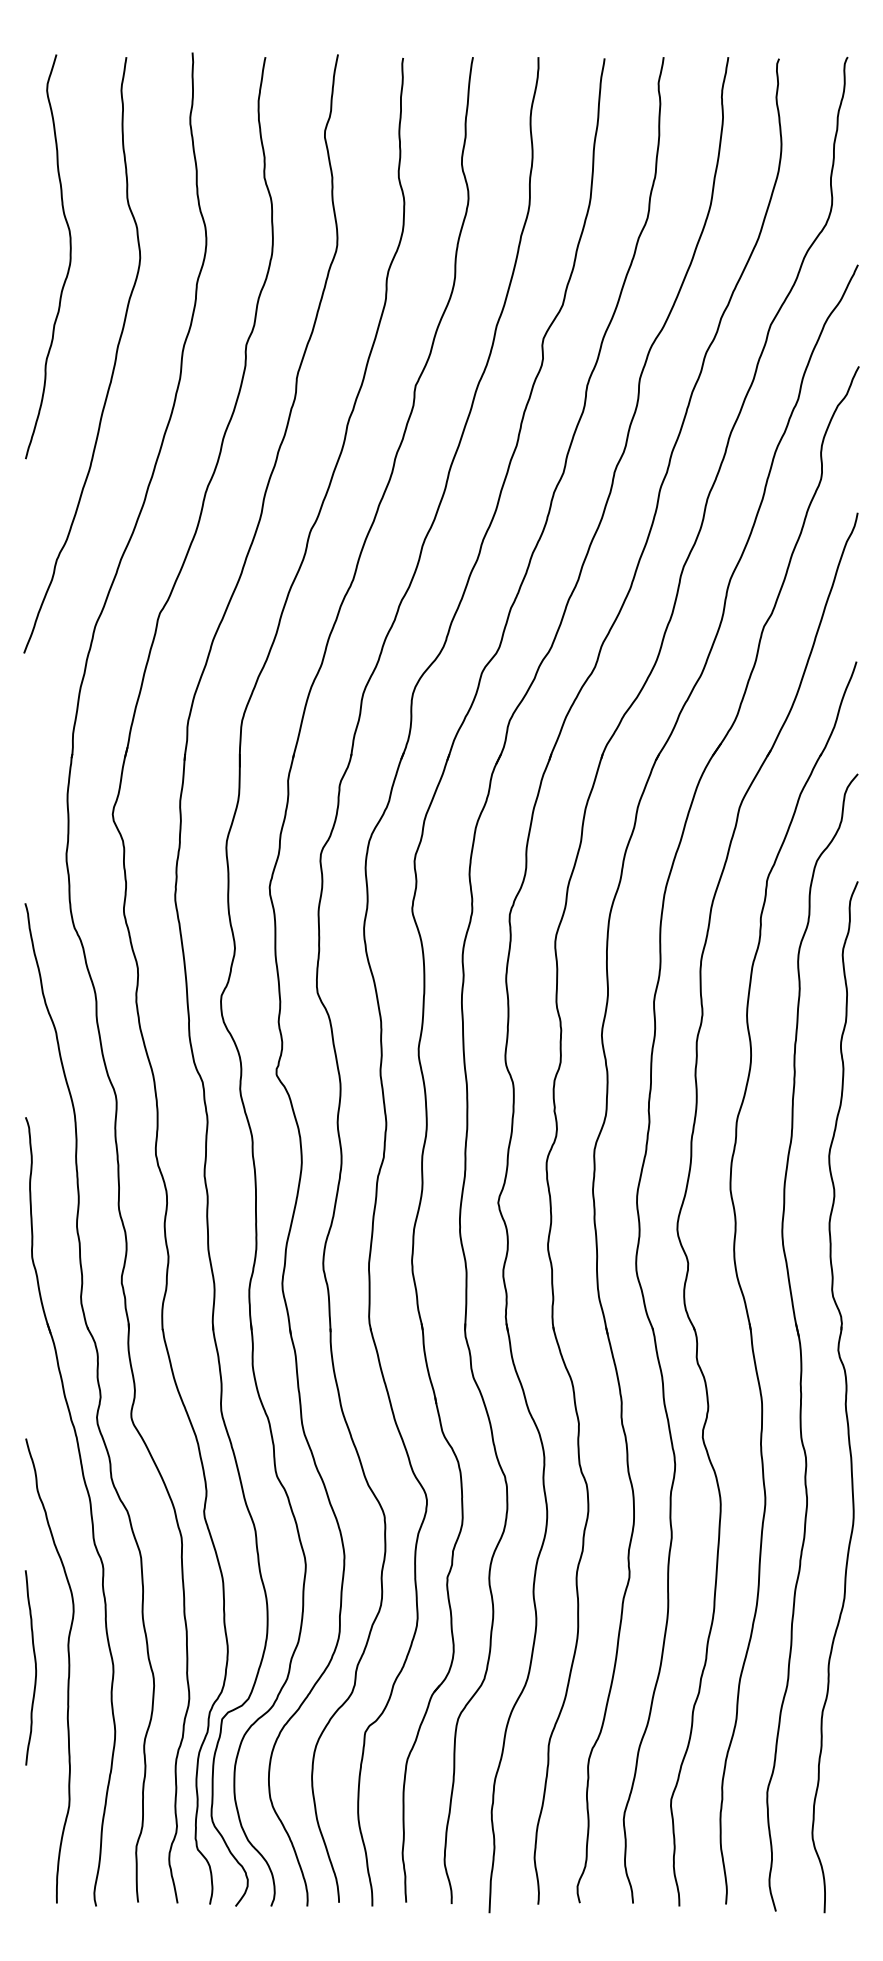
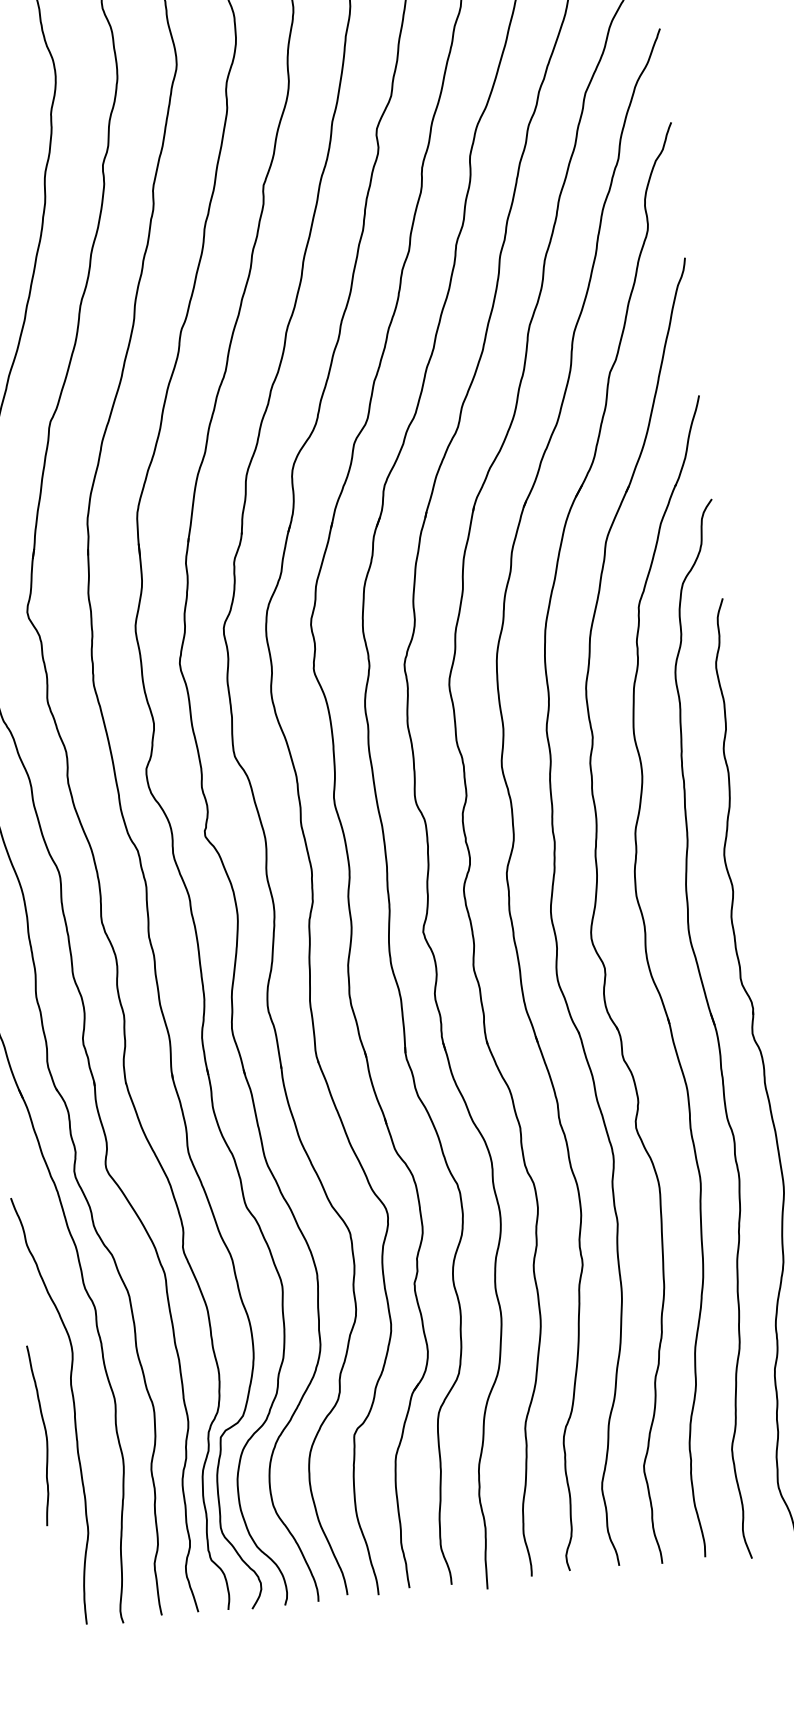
curve: (35, 1667) -> (45, 1434), moved

